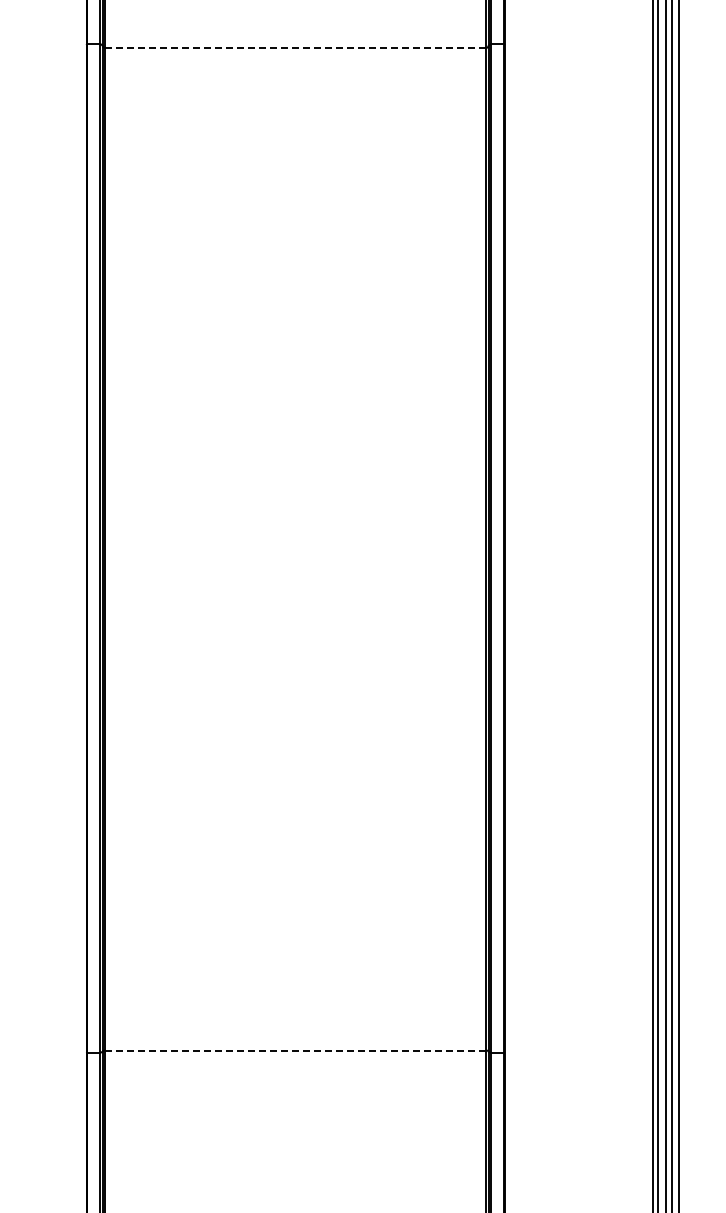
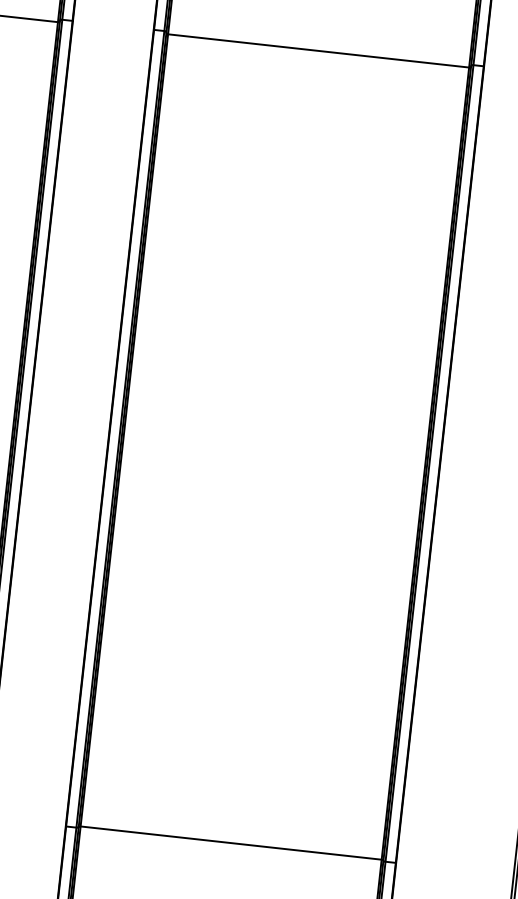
line: (295, 47) -> (318, 50), dashed -> solid
line: (295, 1050) -> (231, 843), dashed -> solid

